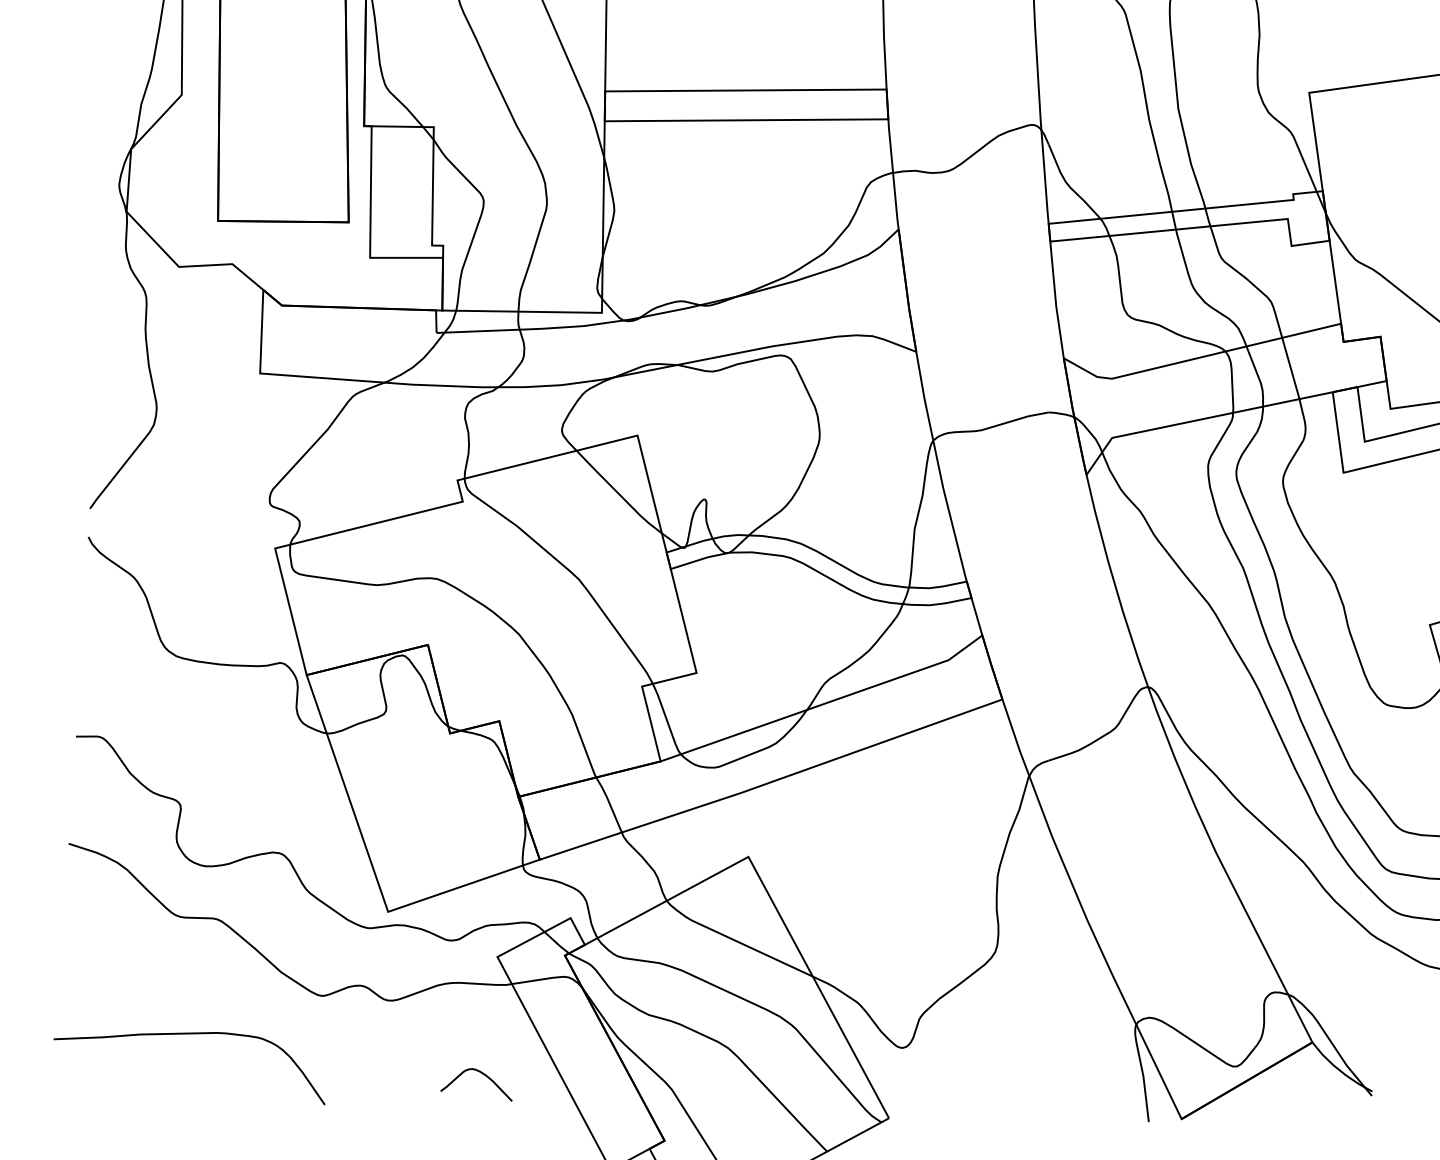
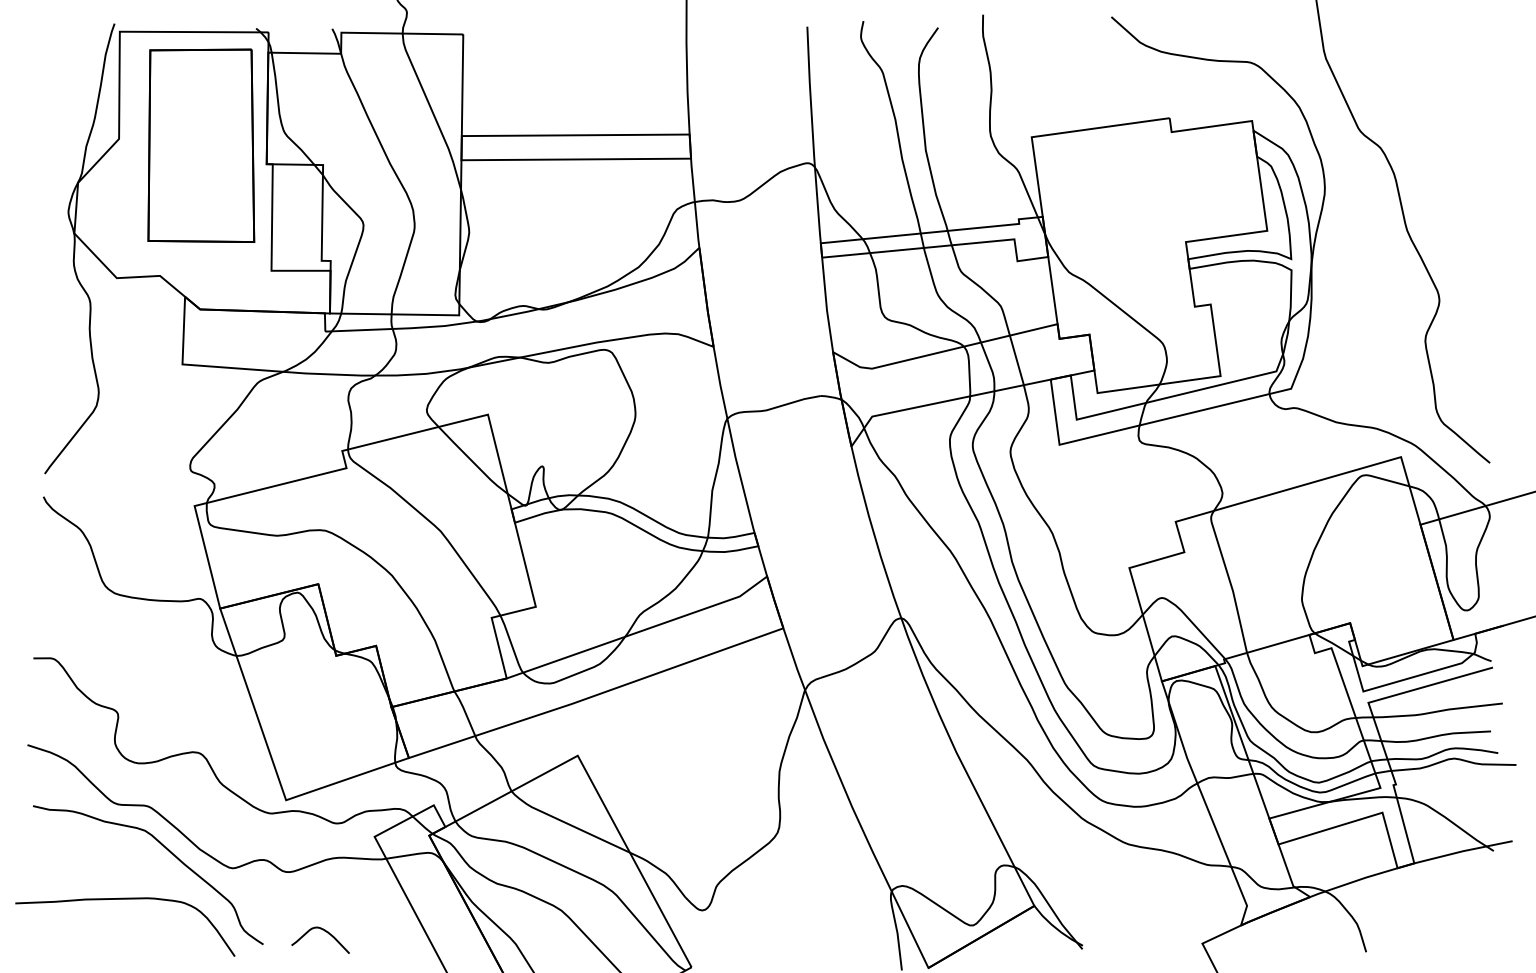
curve: (245, 977) -> (170, 853), added
curve: (481, 1073) -> (324, 931), moved

